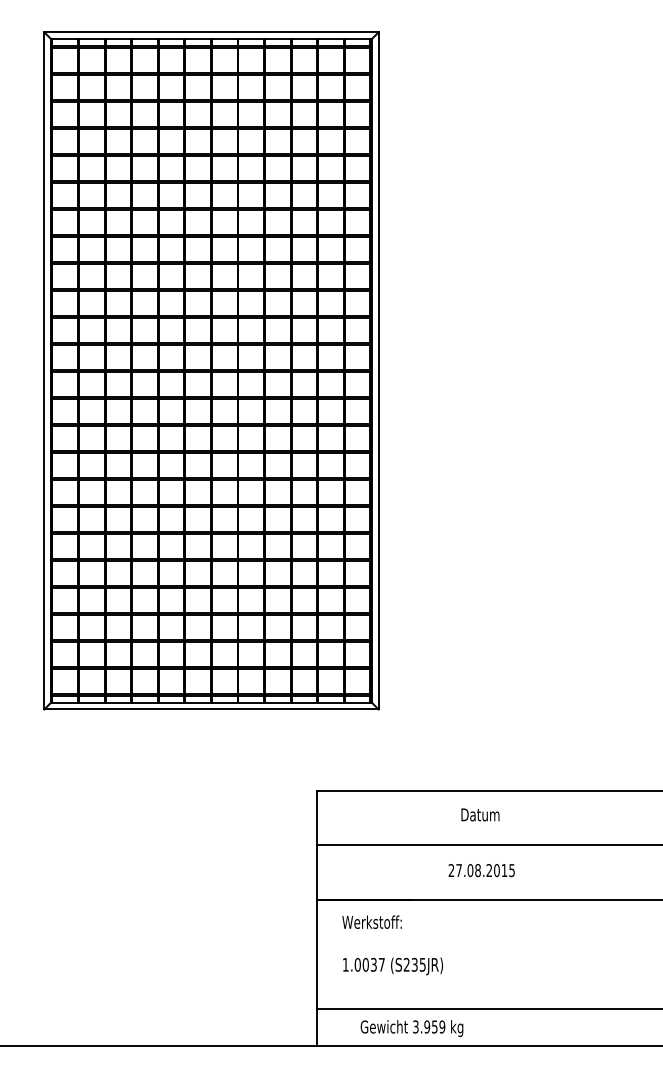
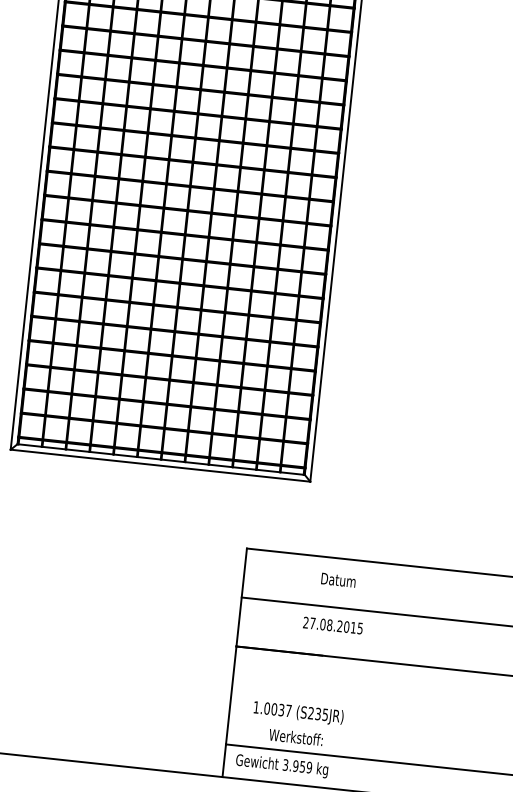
text: (480, 814) -> (338, 579), moved
text: (481, 870) -> (332, 625), moved
text: (371, 921) -> (295, 736), moved
text: (411, 1028) -> (281, 766), moved

